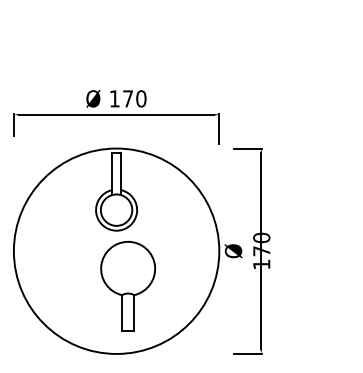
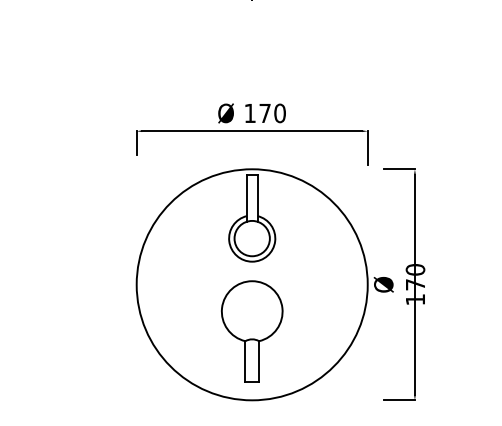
part: (128, 286) -> (252, 331), moved

